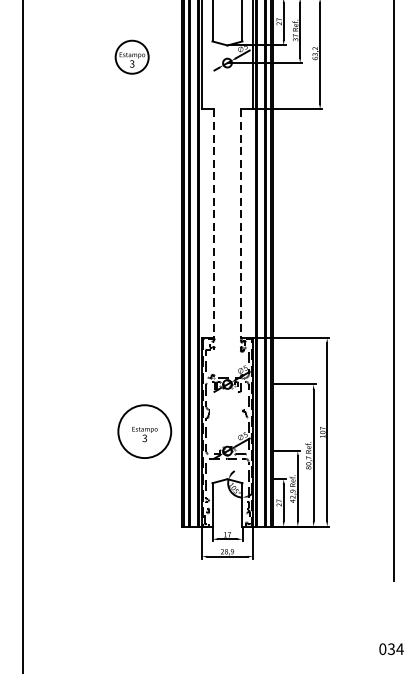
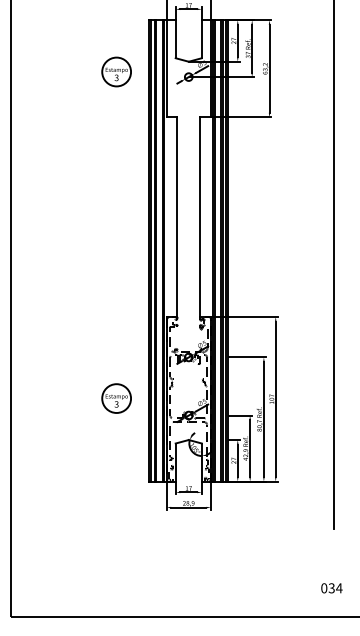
part: (132, 56) -> (116, 71), moved
line: (214, 224) -> (177, 217), dashed -> solid
line: (240, 224) -> (200, 217), dashed -> solid
circle: (144, 431) -> (116, 398), size x0.62

